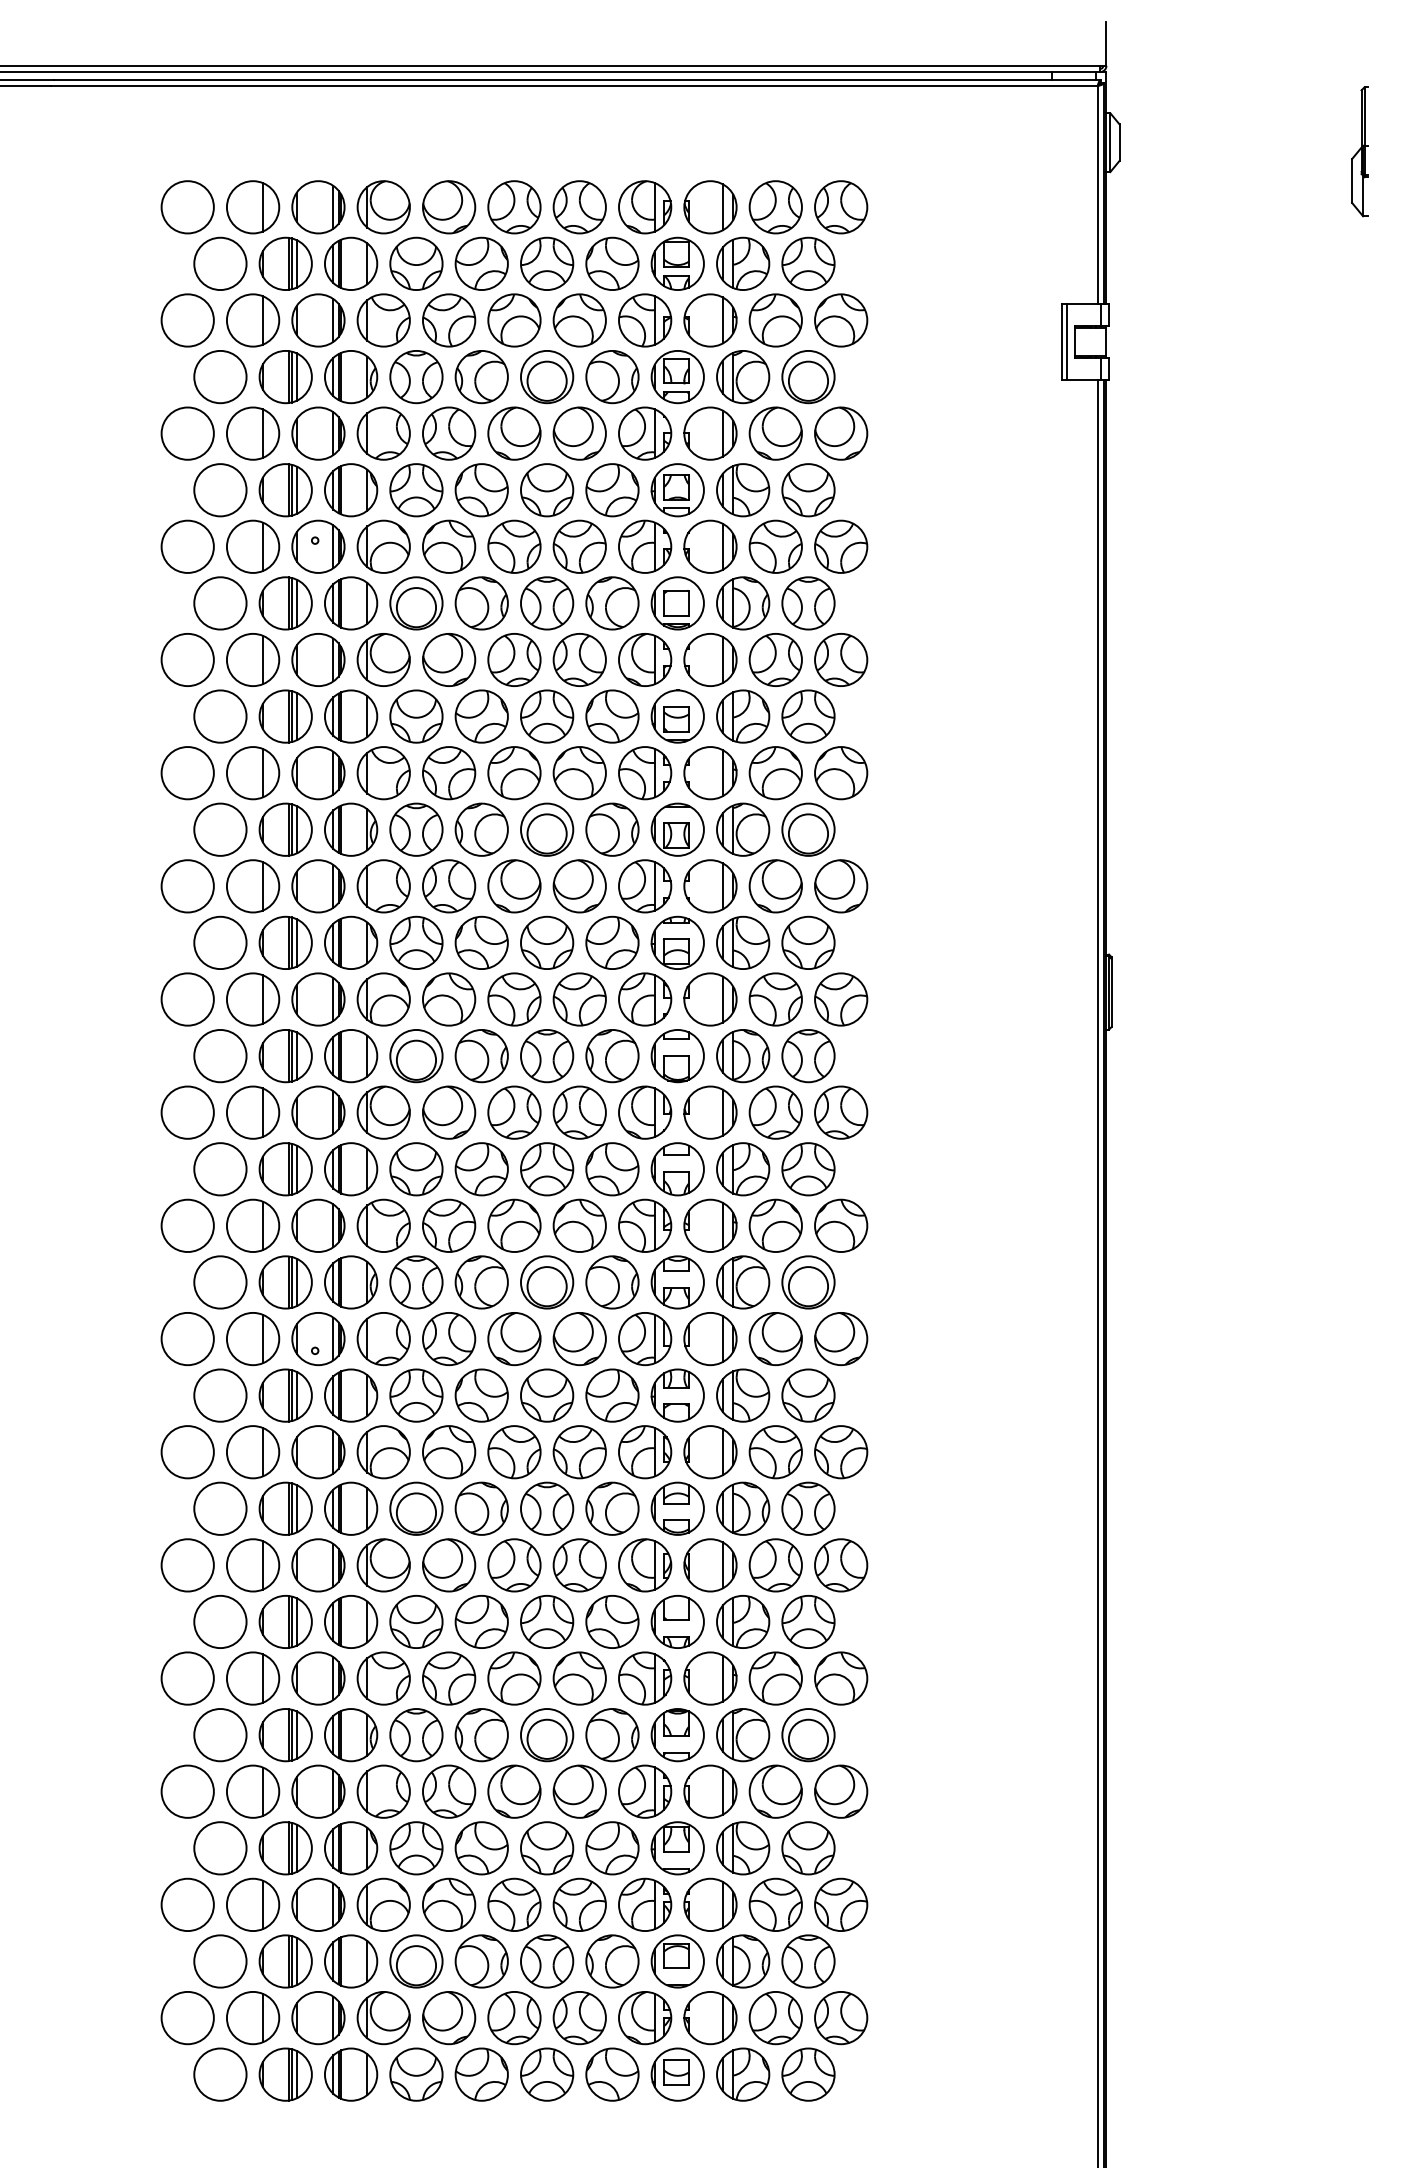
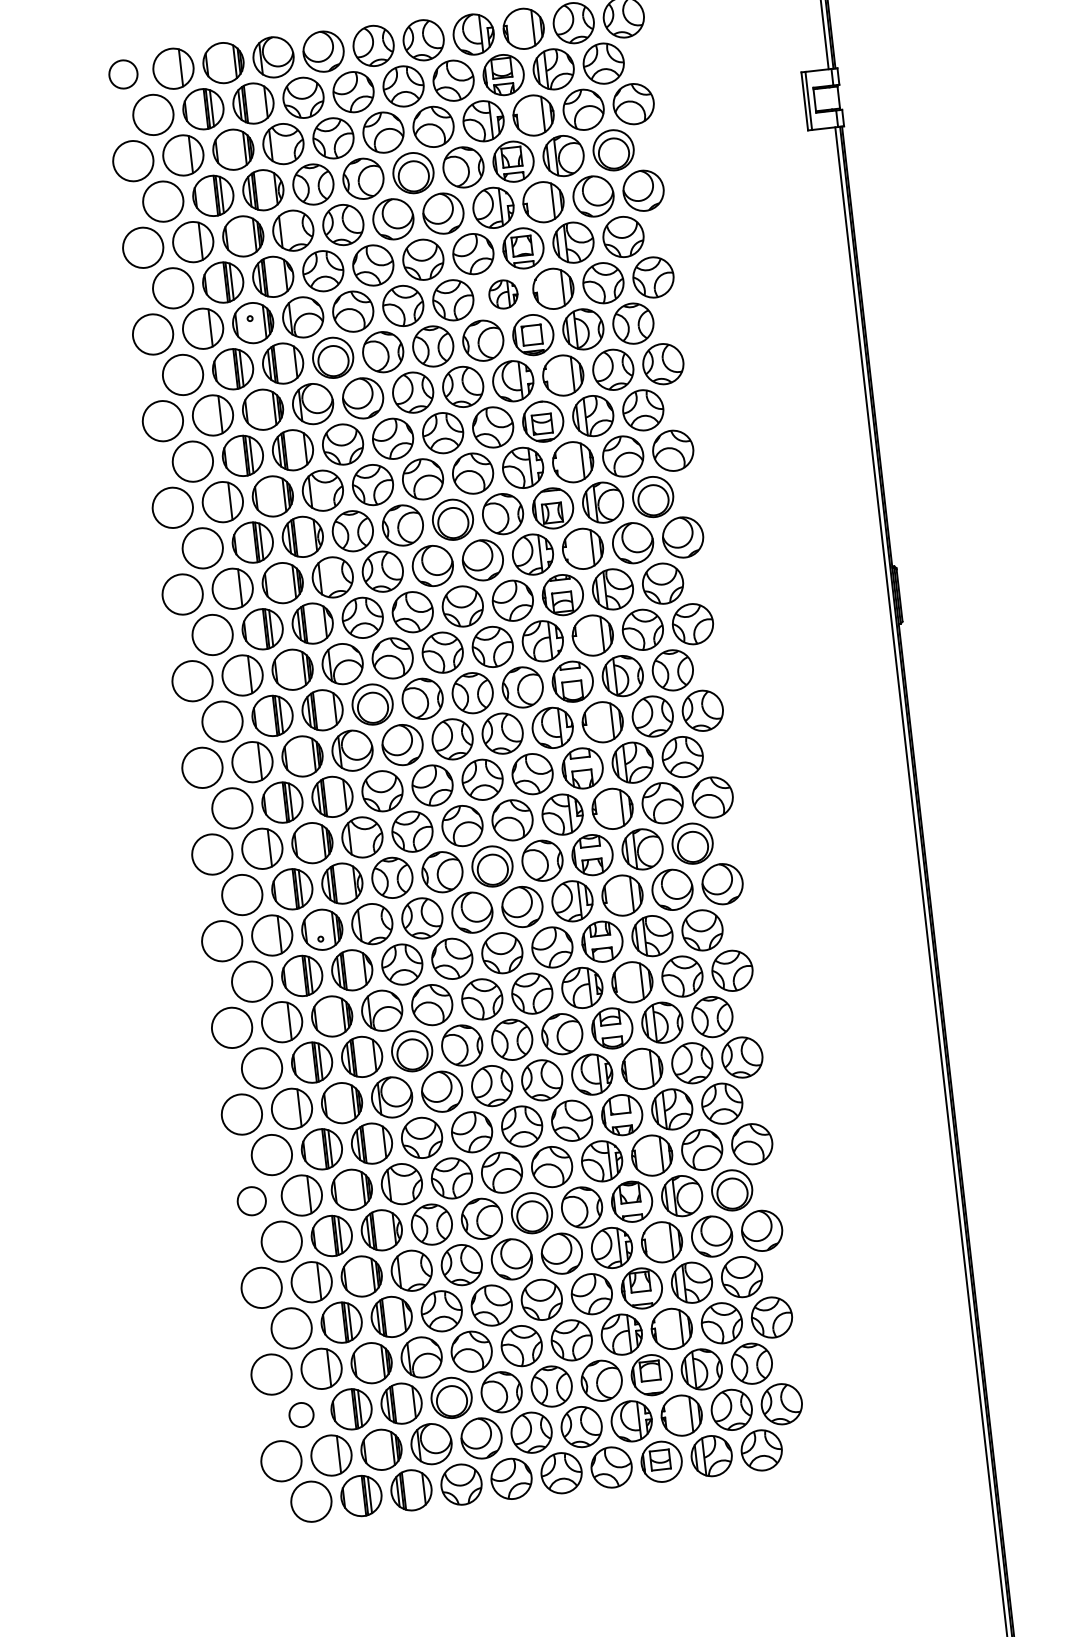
circle: (187, 207) -> (123, 74), size x0.7
part: (645, 546) -> (503, 294), size x0.7
circle: (187, 1678) -> (251, 1201), size x0.7
circle: (220, 1961) -> (301, 1415), size x0.6

